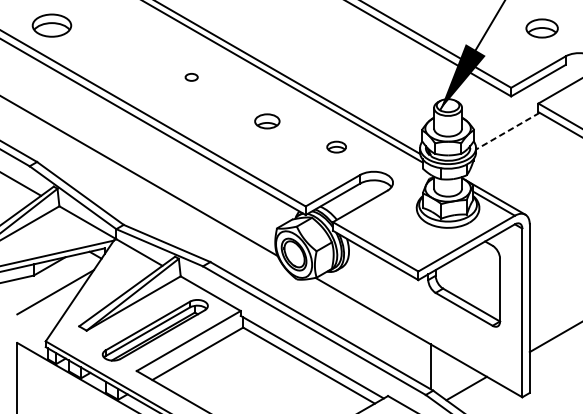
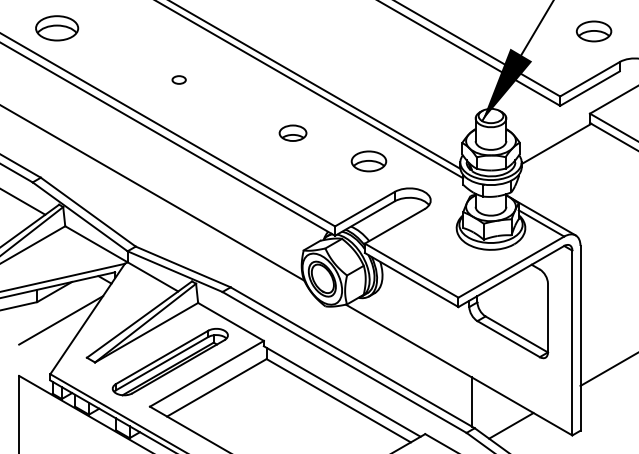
part: (191, 76) -> (178, 79), moved
line: (507, 131) -> (556, 144), dashed -> solid
part: (336, 147) -> (368, 161), size x1.67

